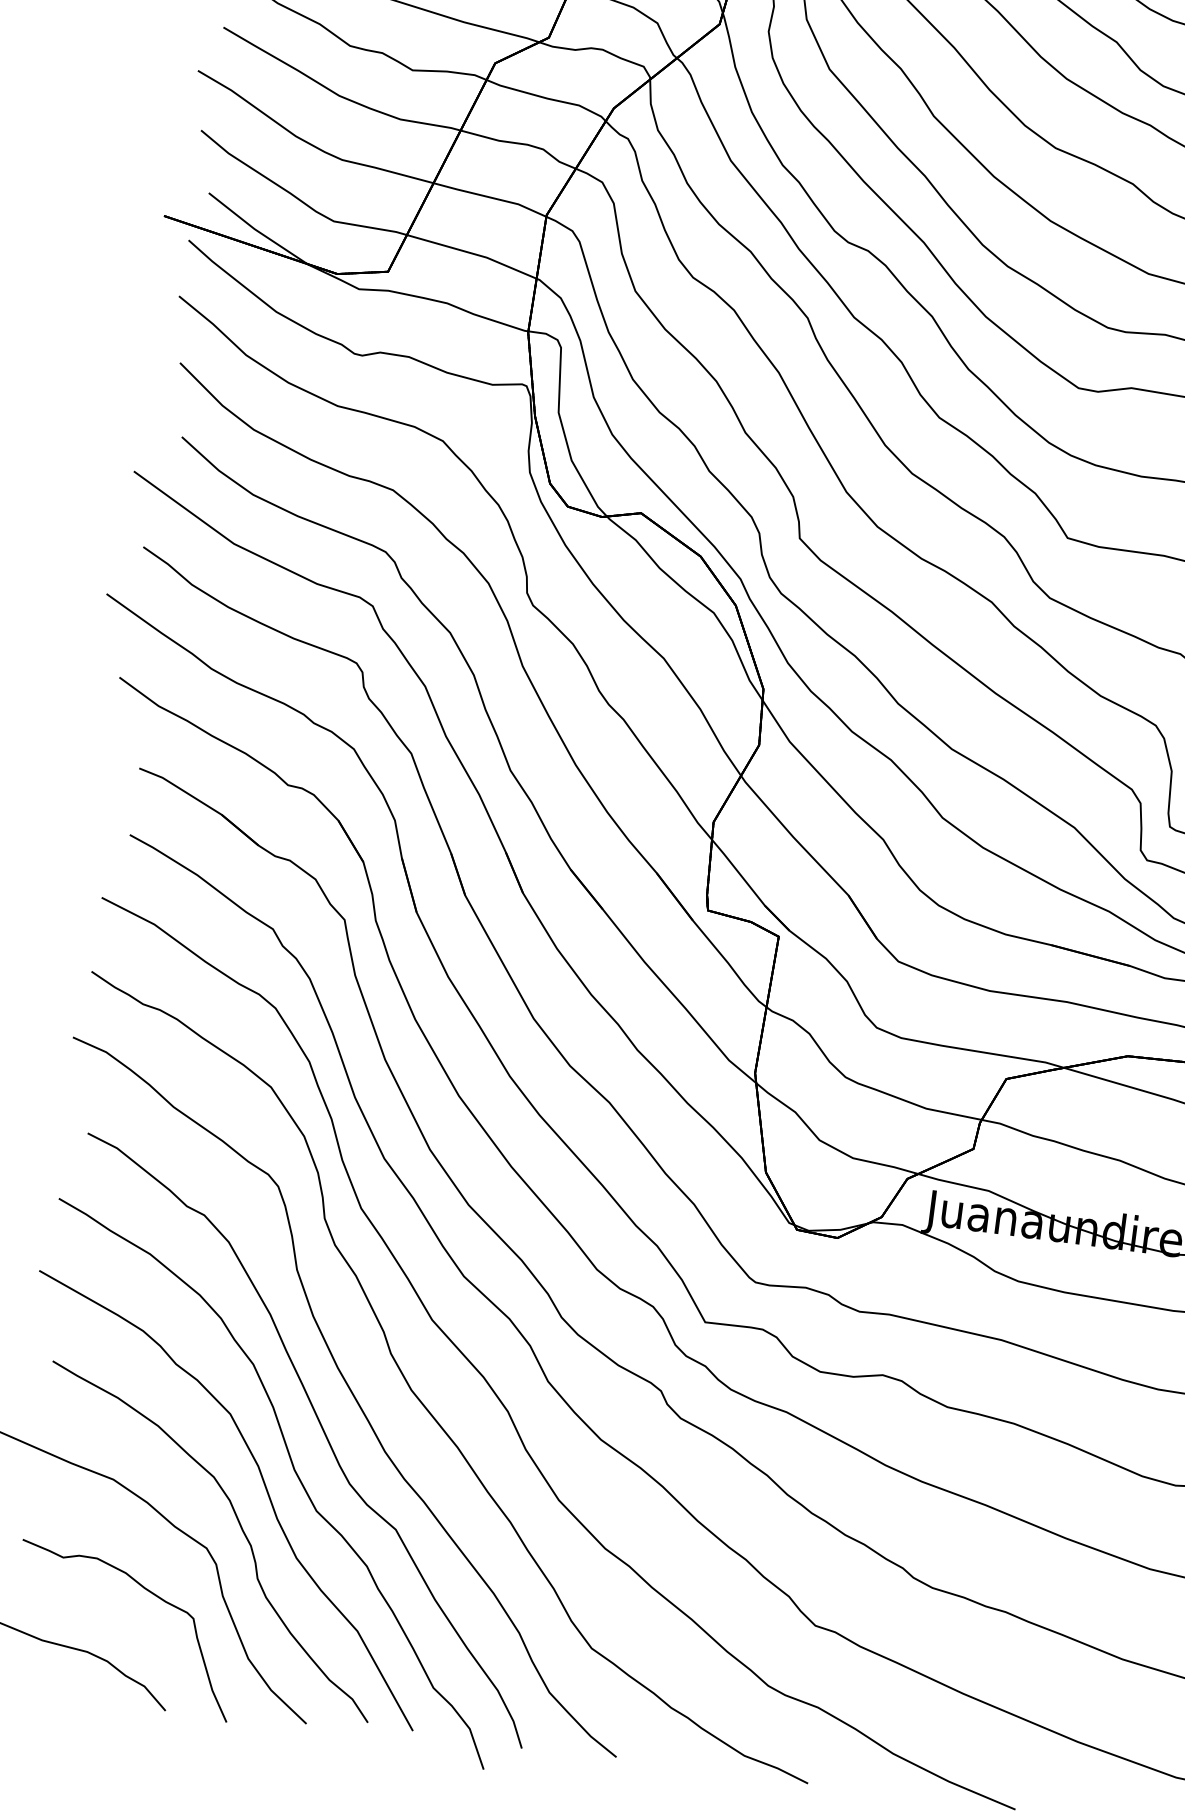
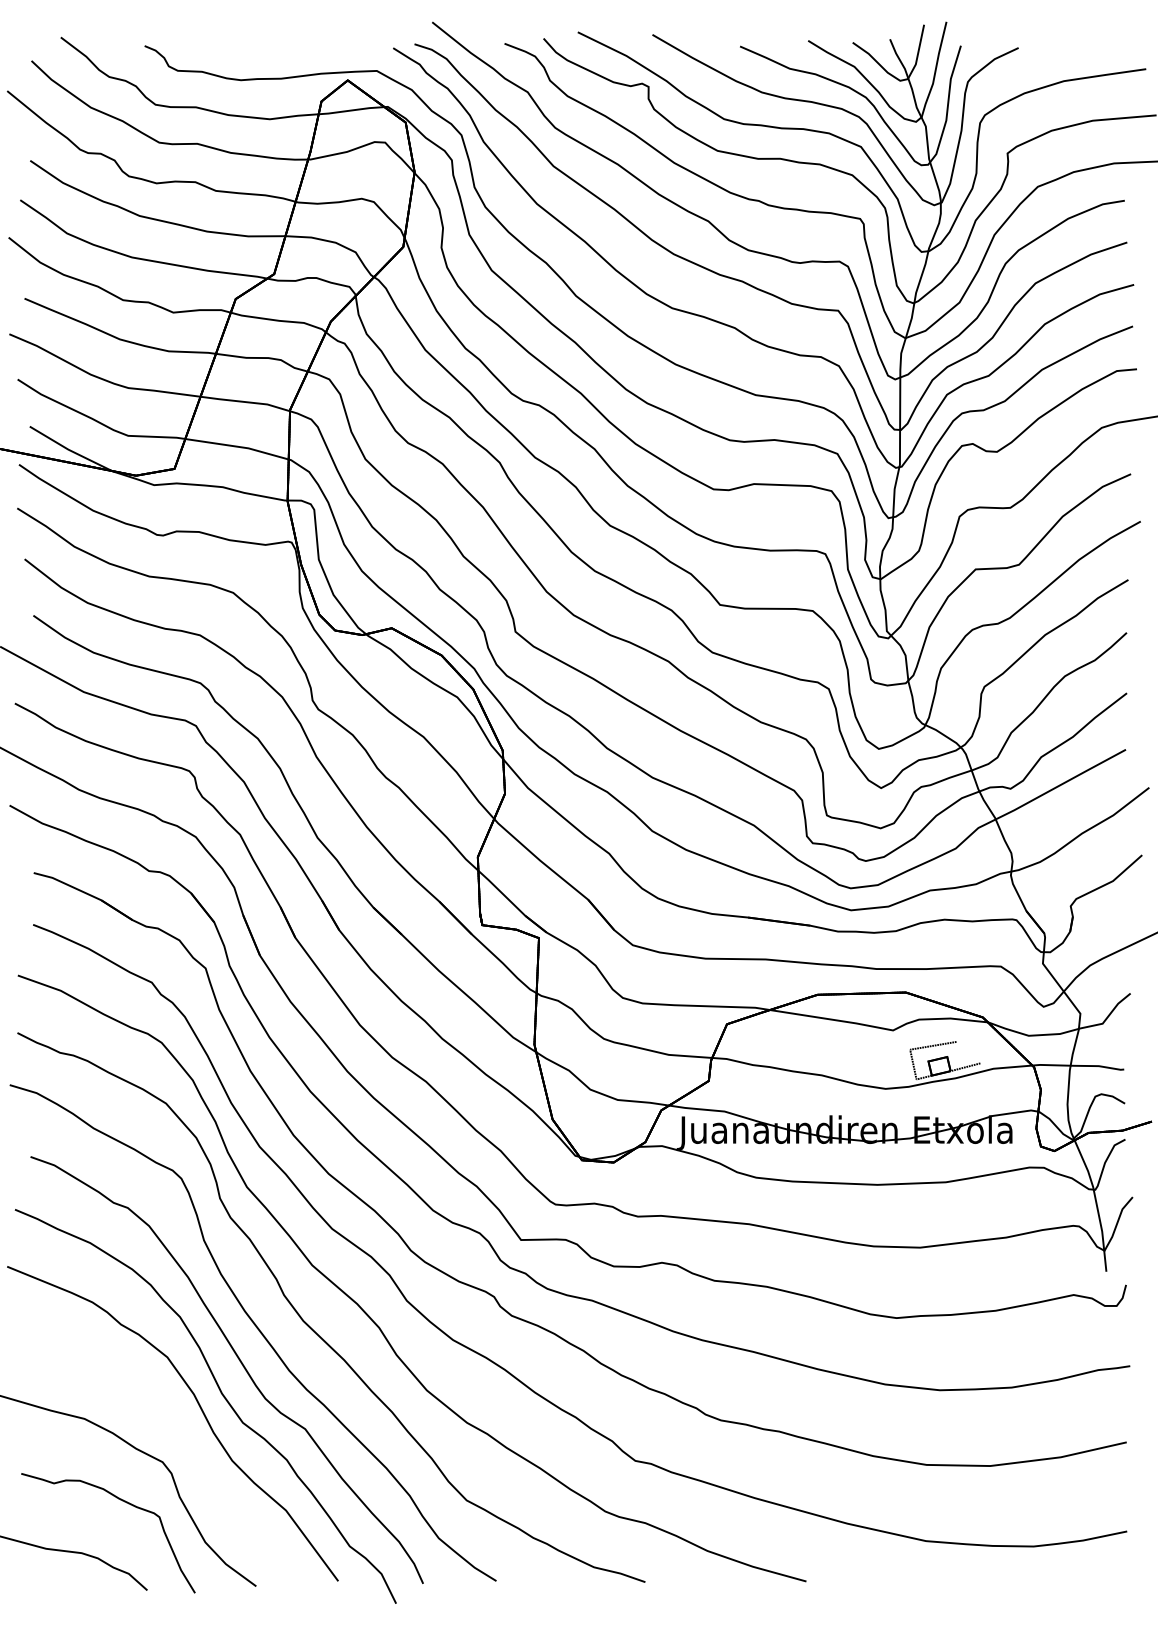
curve: (239, 1526) -> (185, 1442), removed

